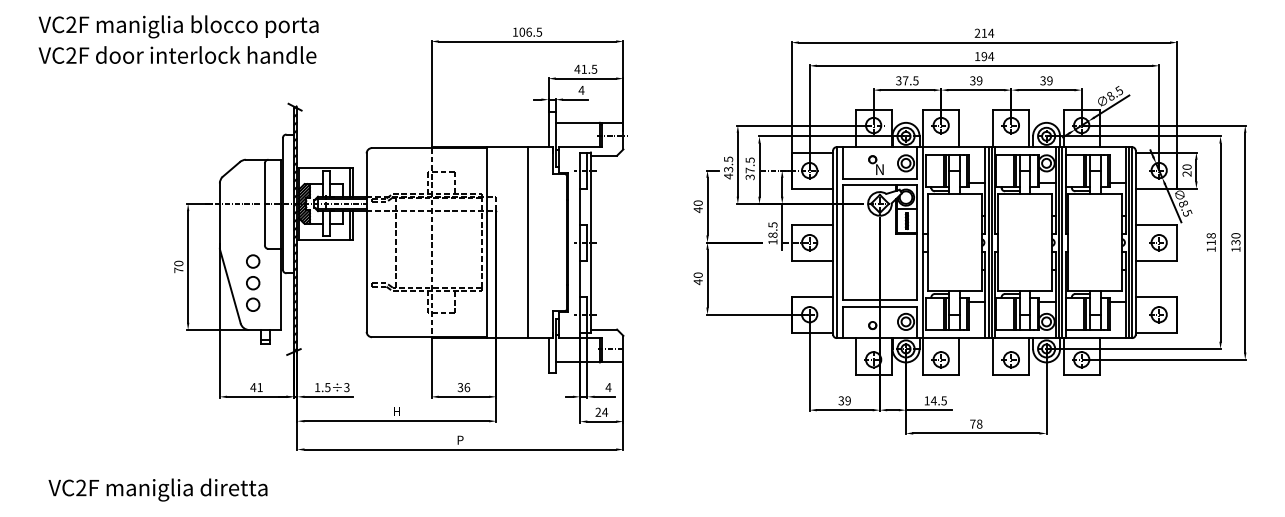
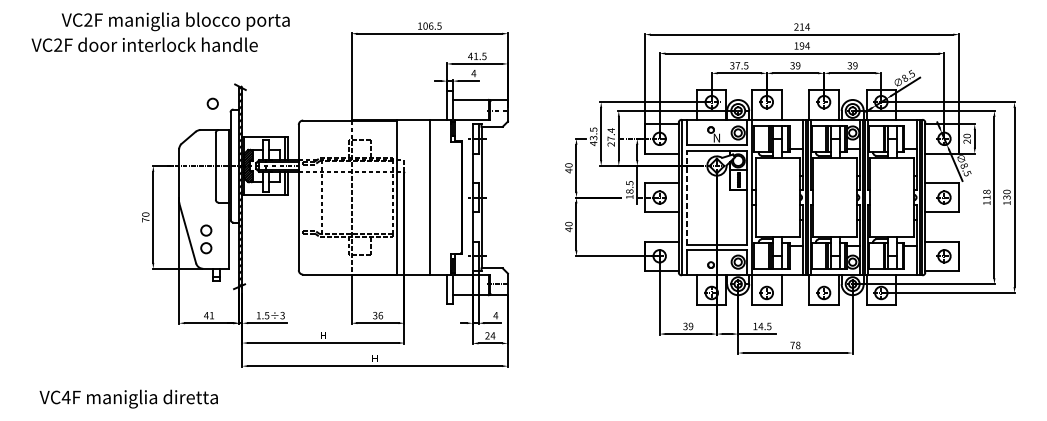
text: (178, 26) -> (175, 21), moved
text: (749, 168) -> (610, 137), 37.5 -> 27.4
line: (843, 242) -> (687, 197), solid -> dashed
circle: (253, 261) -> (213, 103), moved
text: (460, 439) -> (375, 357), P -> H
text: (80, 487) -> (65, 397), VC2F -> VC4F

